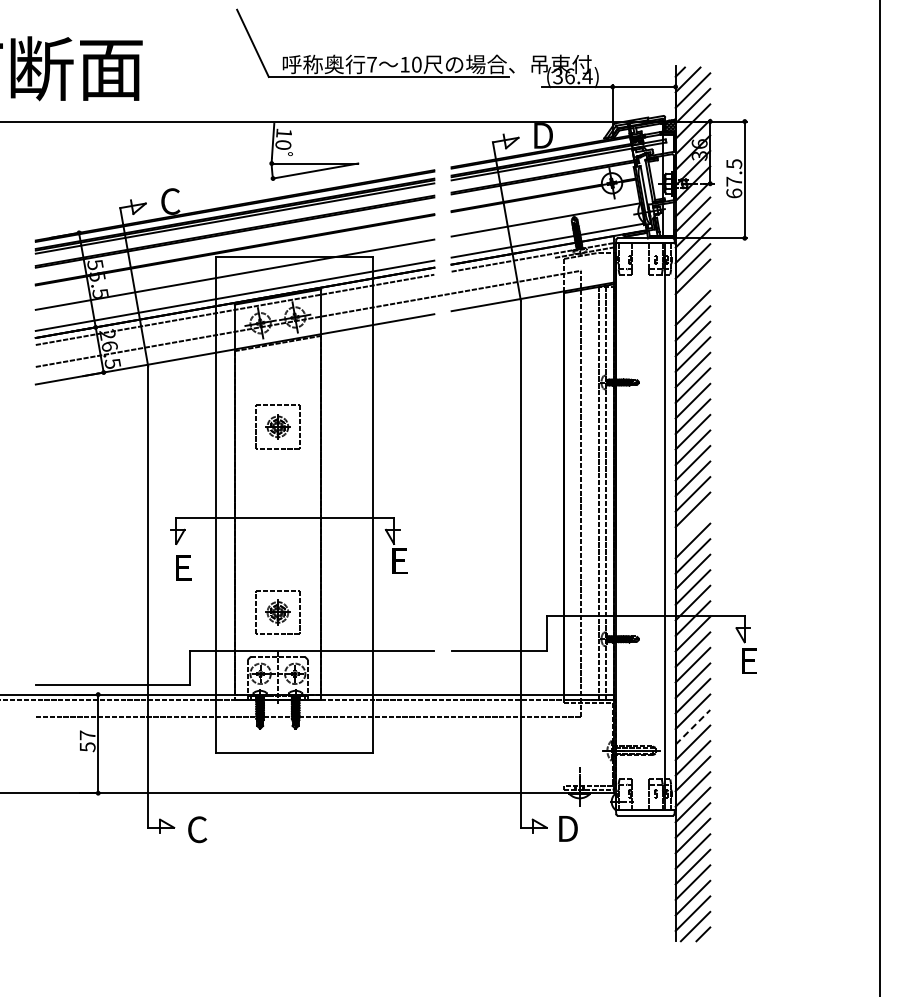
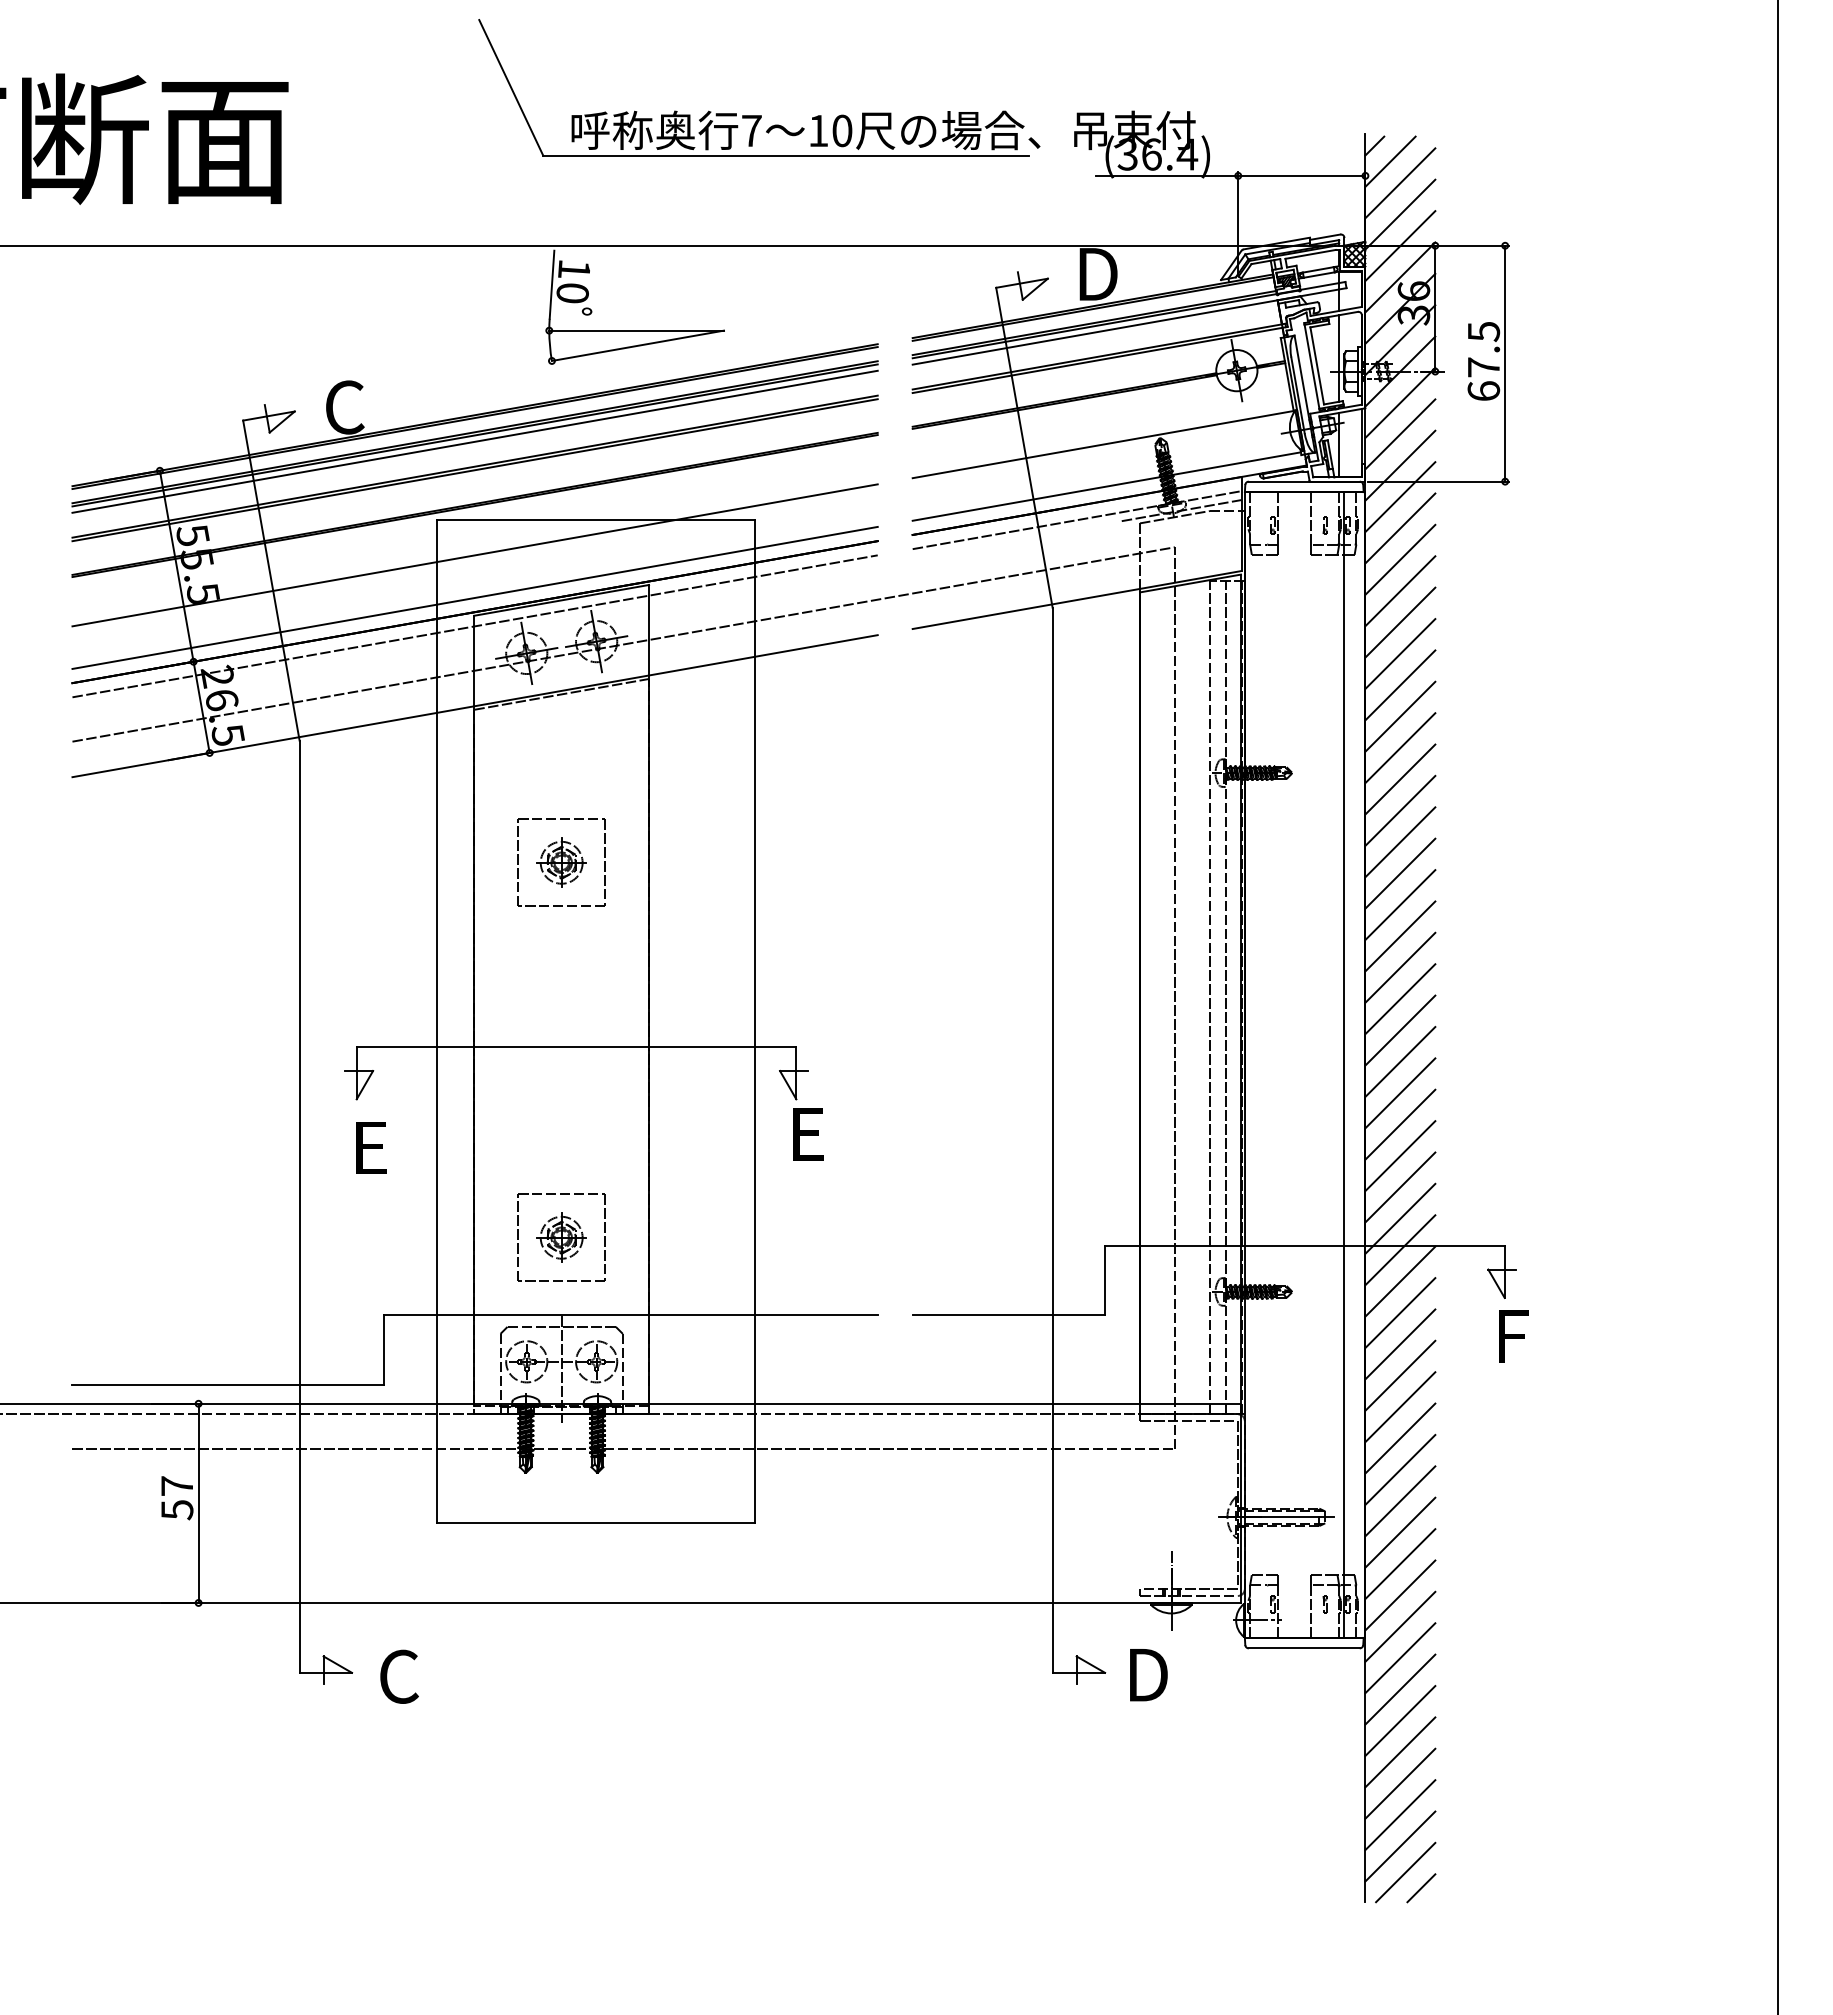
line: (692, 292) -> (1399, 591), added
line: (692, 525) -> (1399, 1062), added
text: (750, 666) -> (1516, 1346), E -> F
line: (693, 726) -> (1401, 1468), dashed -> solid

